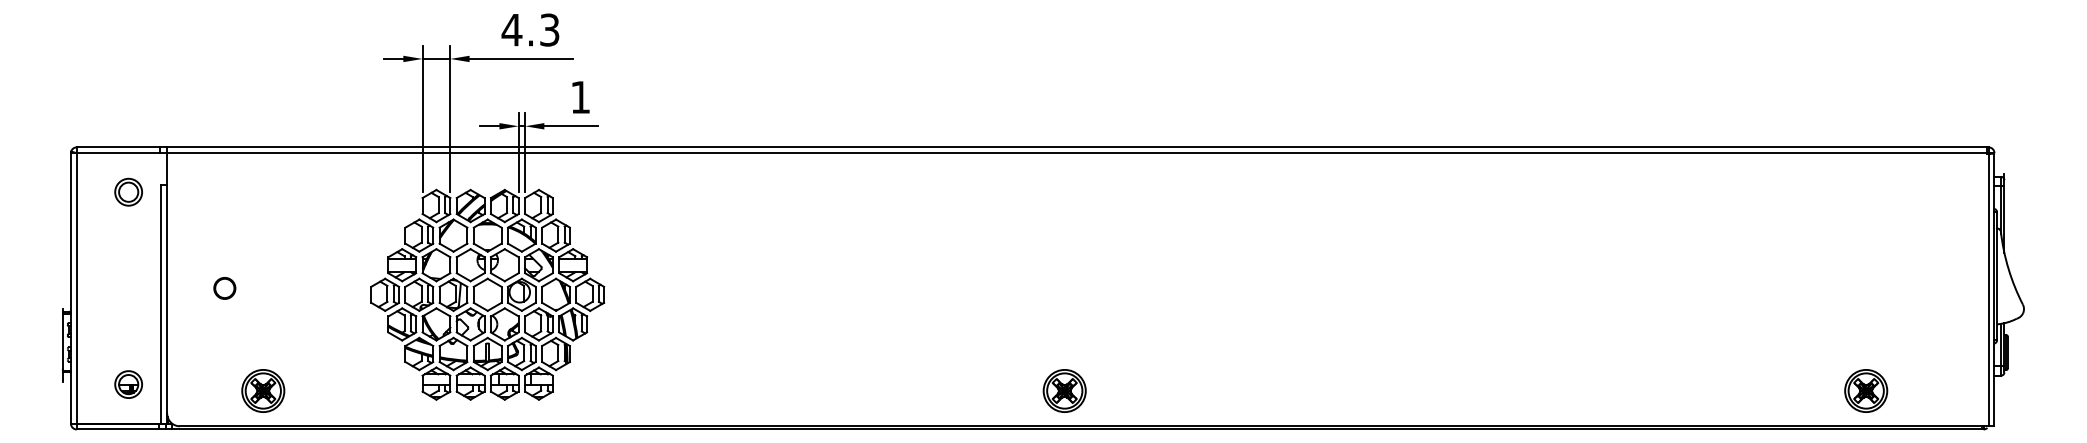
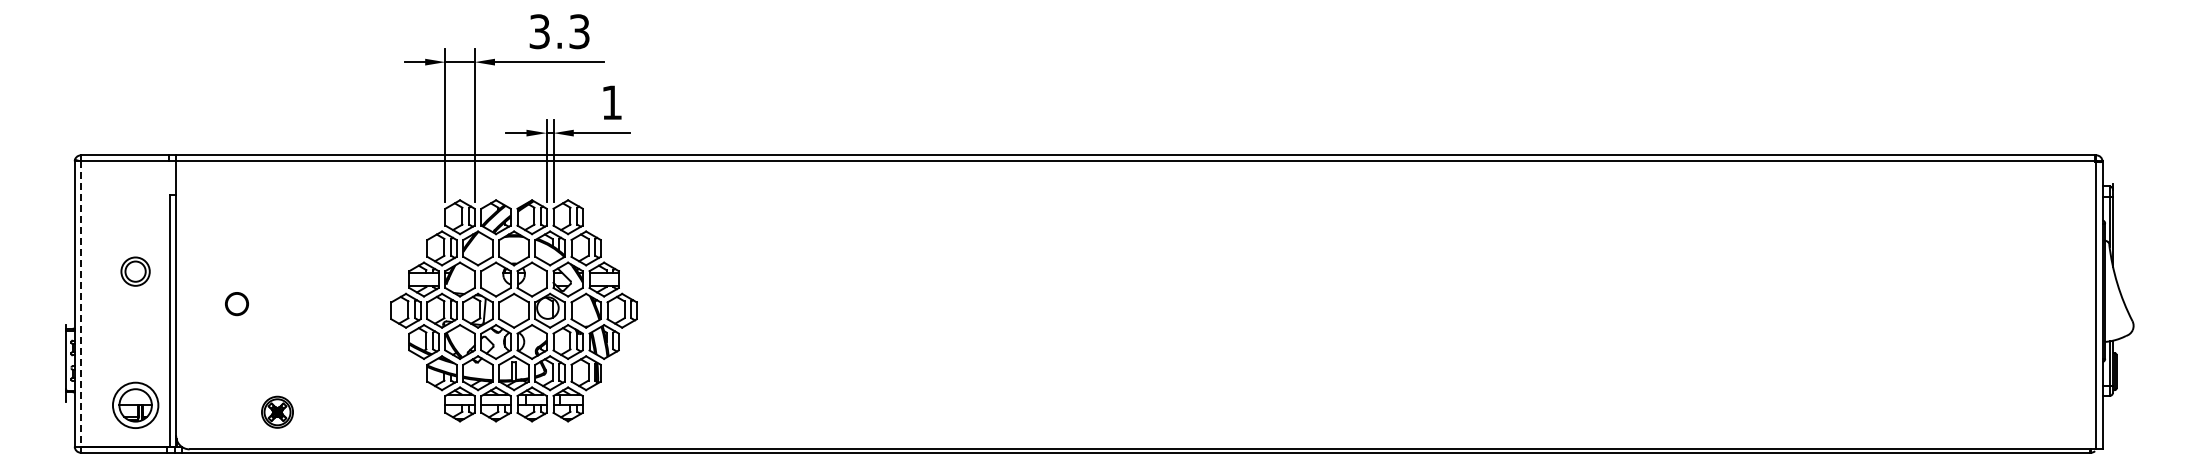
text: (511, 29) -> (539, 31), 4.3 -> 3.3
part: (128, 192) -> (135, 271), moved
line: (76, 287) -> (80, 303), solid -> dashed
part: (128, 384) -> (135, 405), size x1.6
part: (263, 391) -> (277, 412), size x0.7
part: (1064, 391) -> (1122, 412), removed
part: (1866, 391) -> (1967, 412), removed

